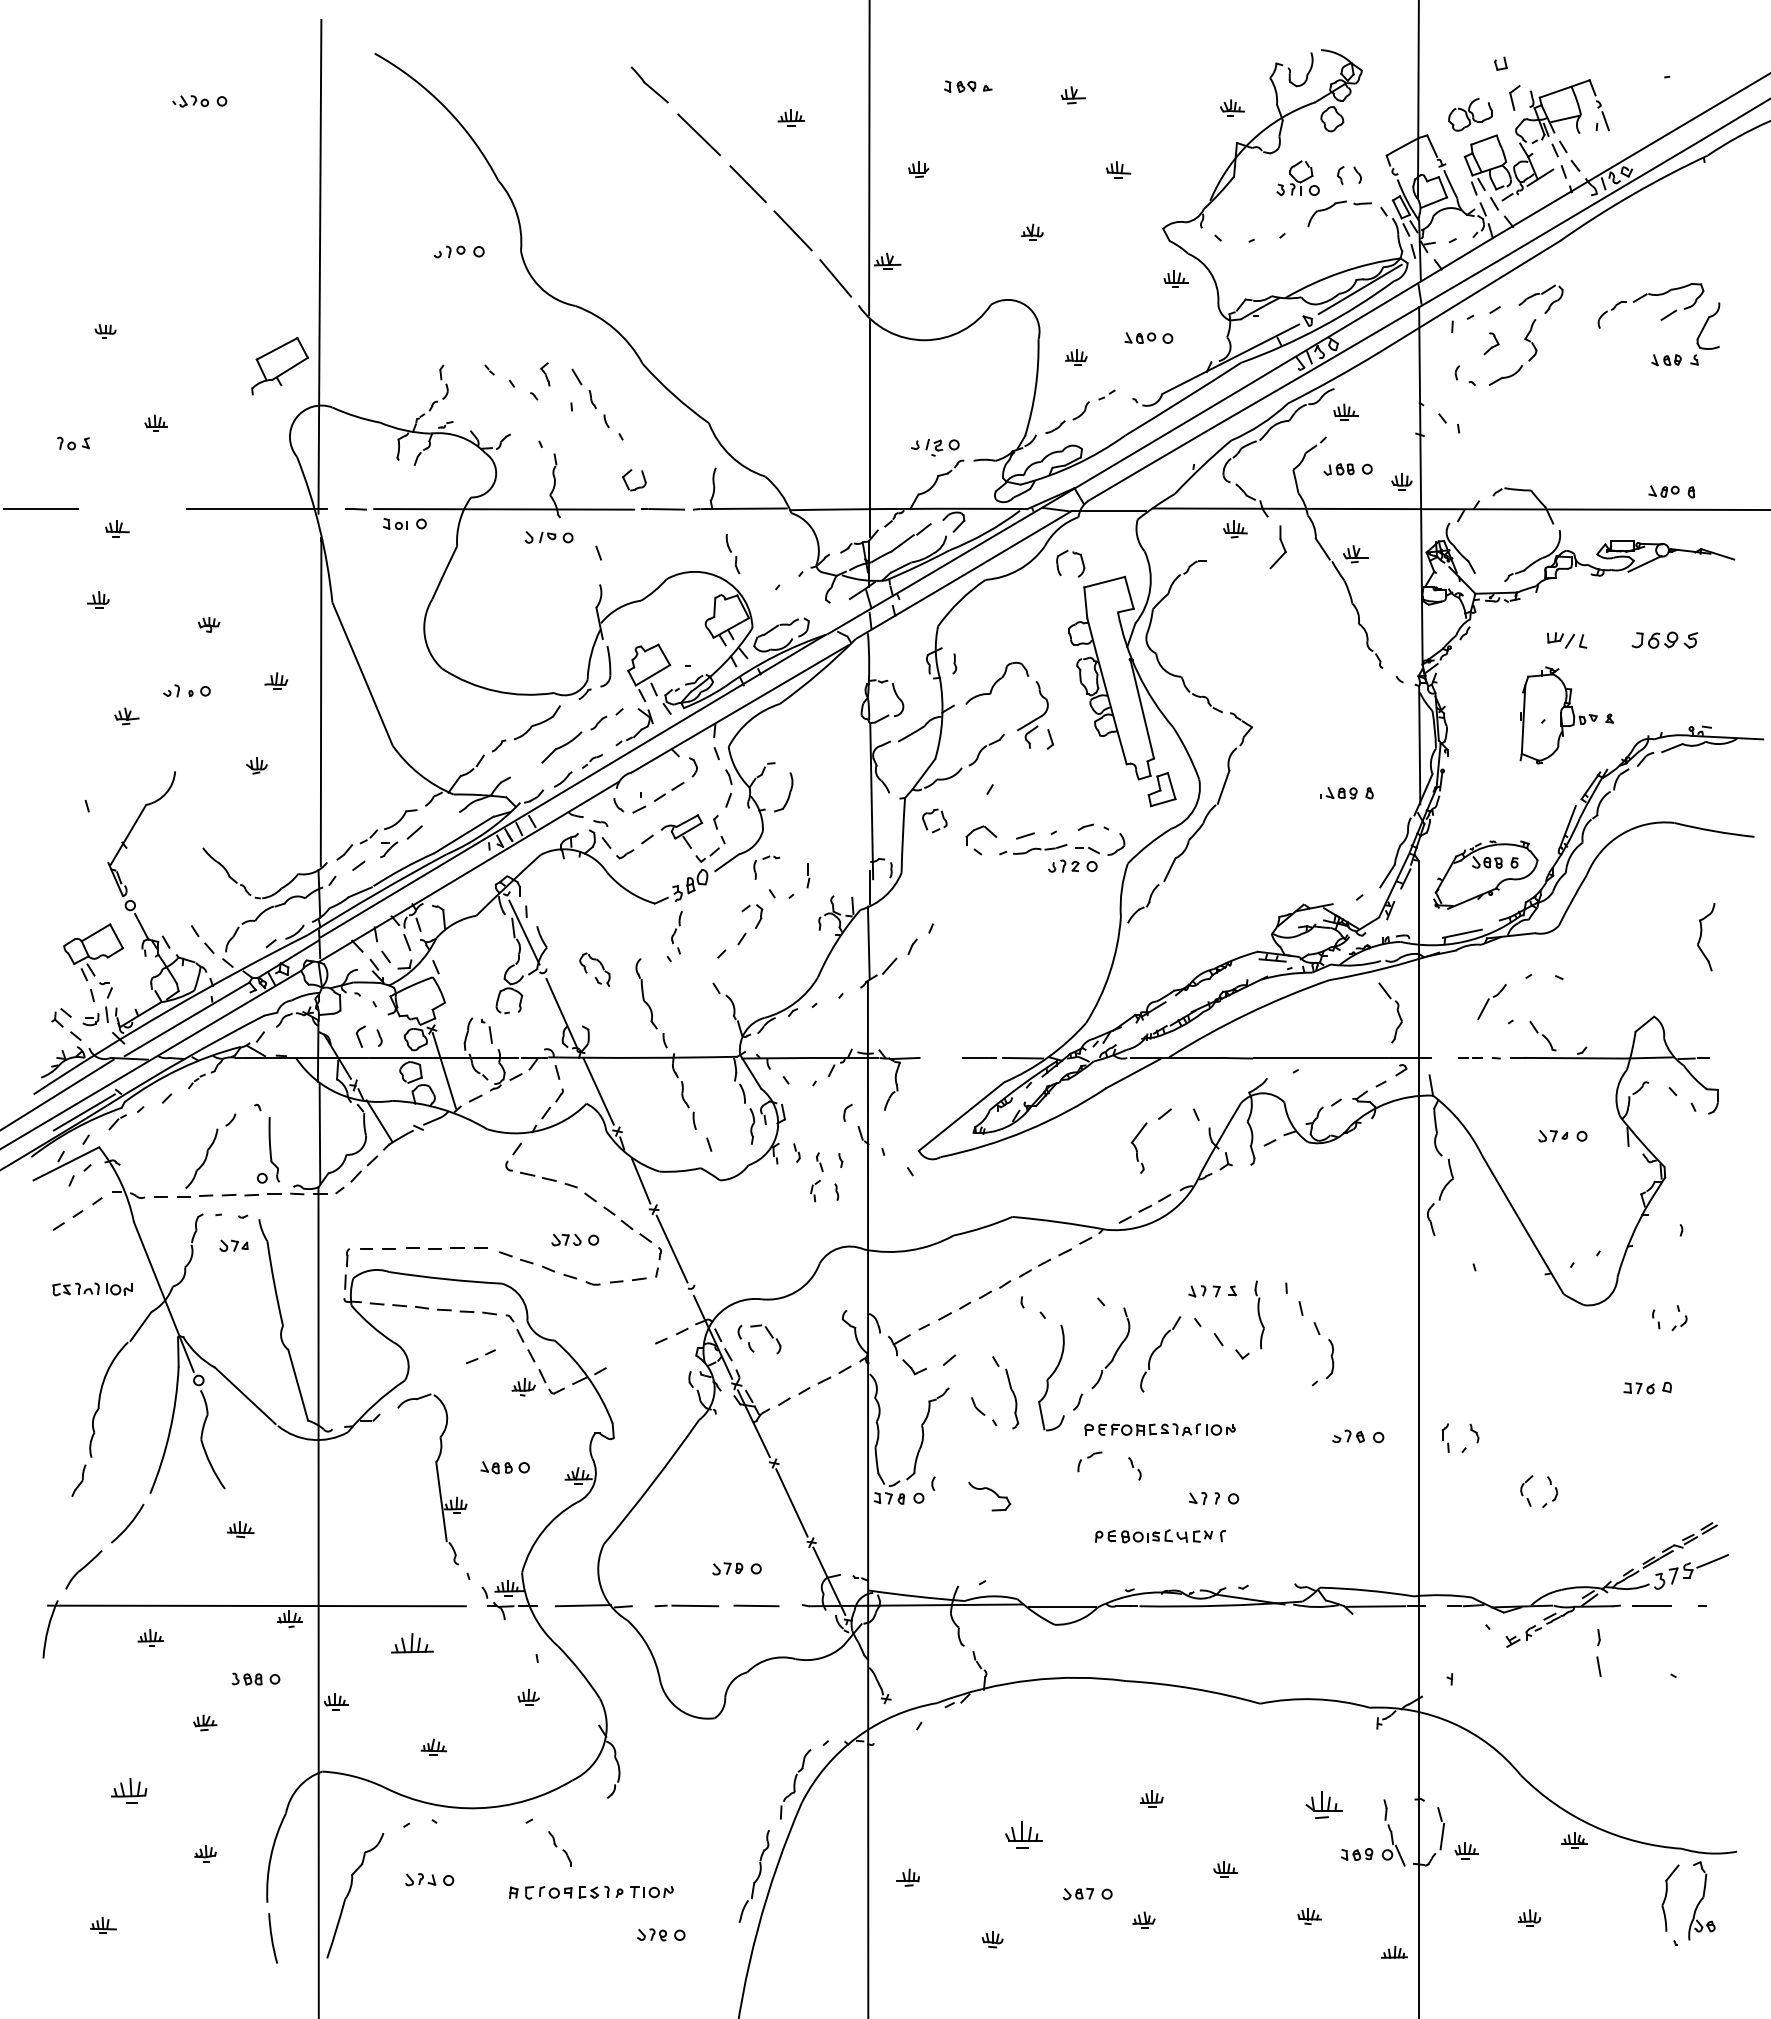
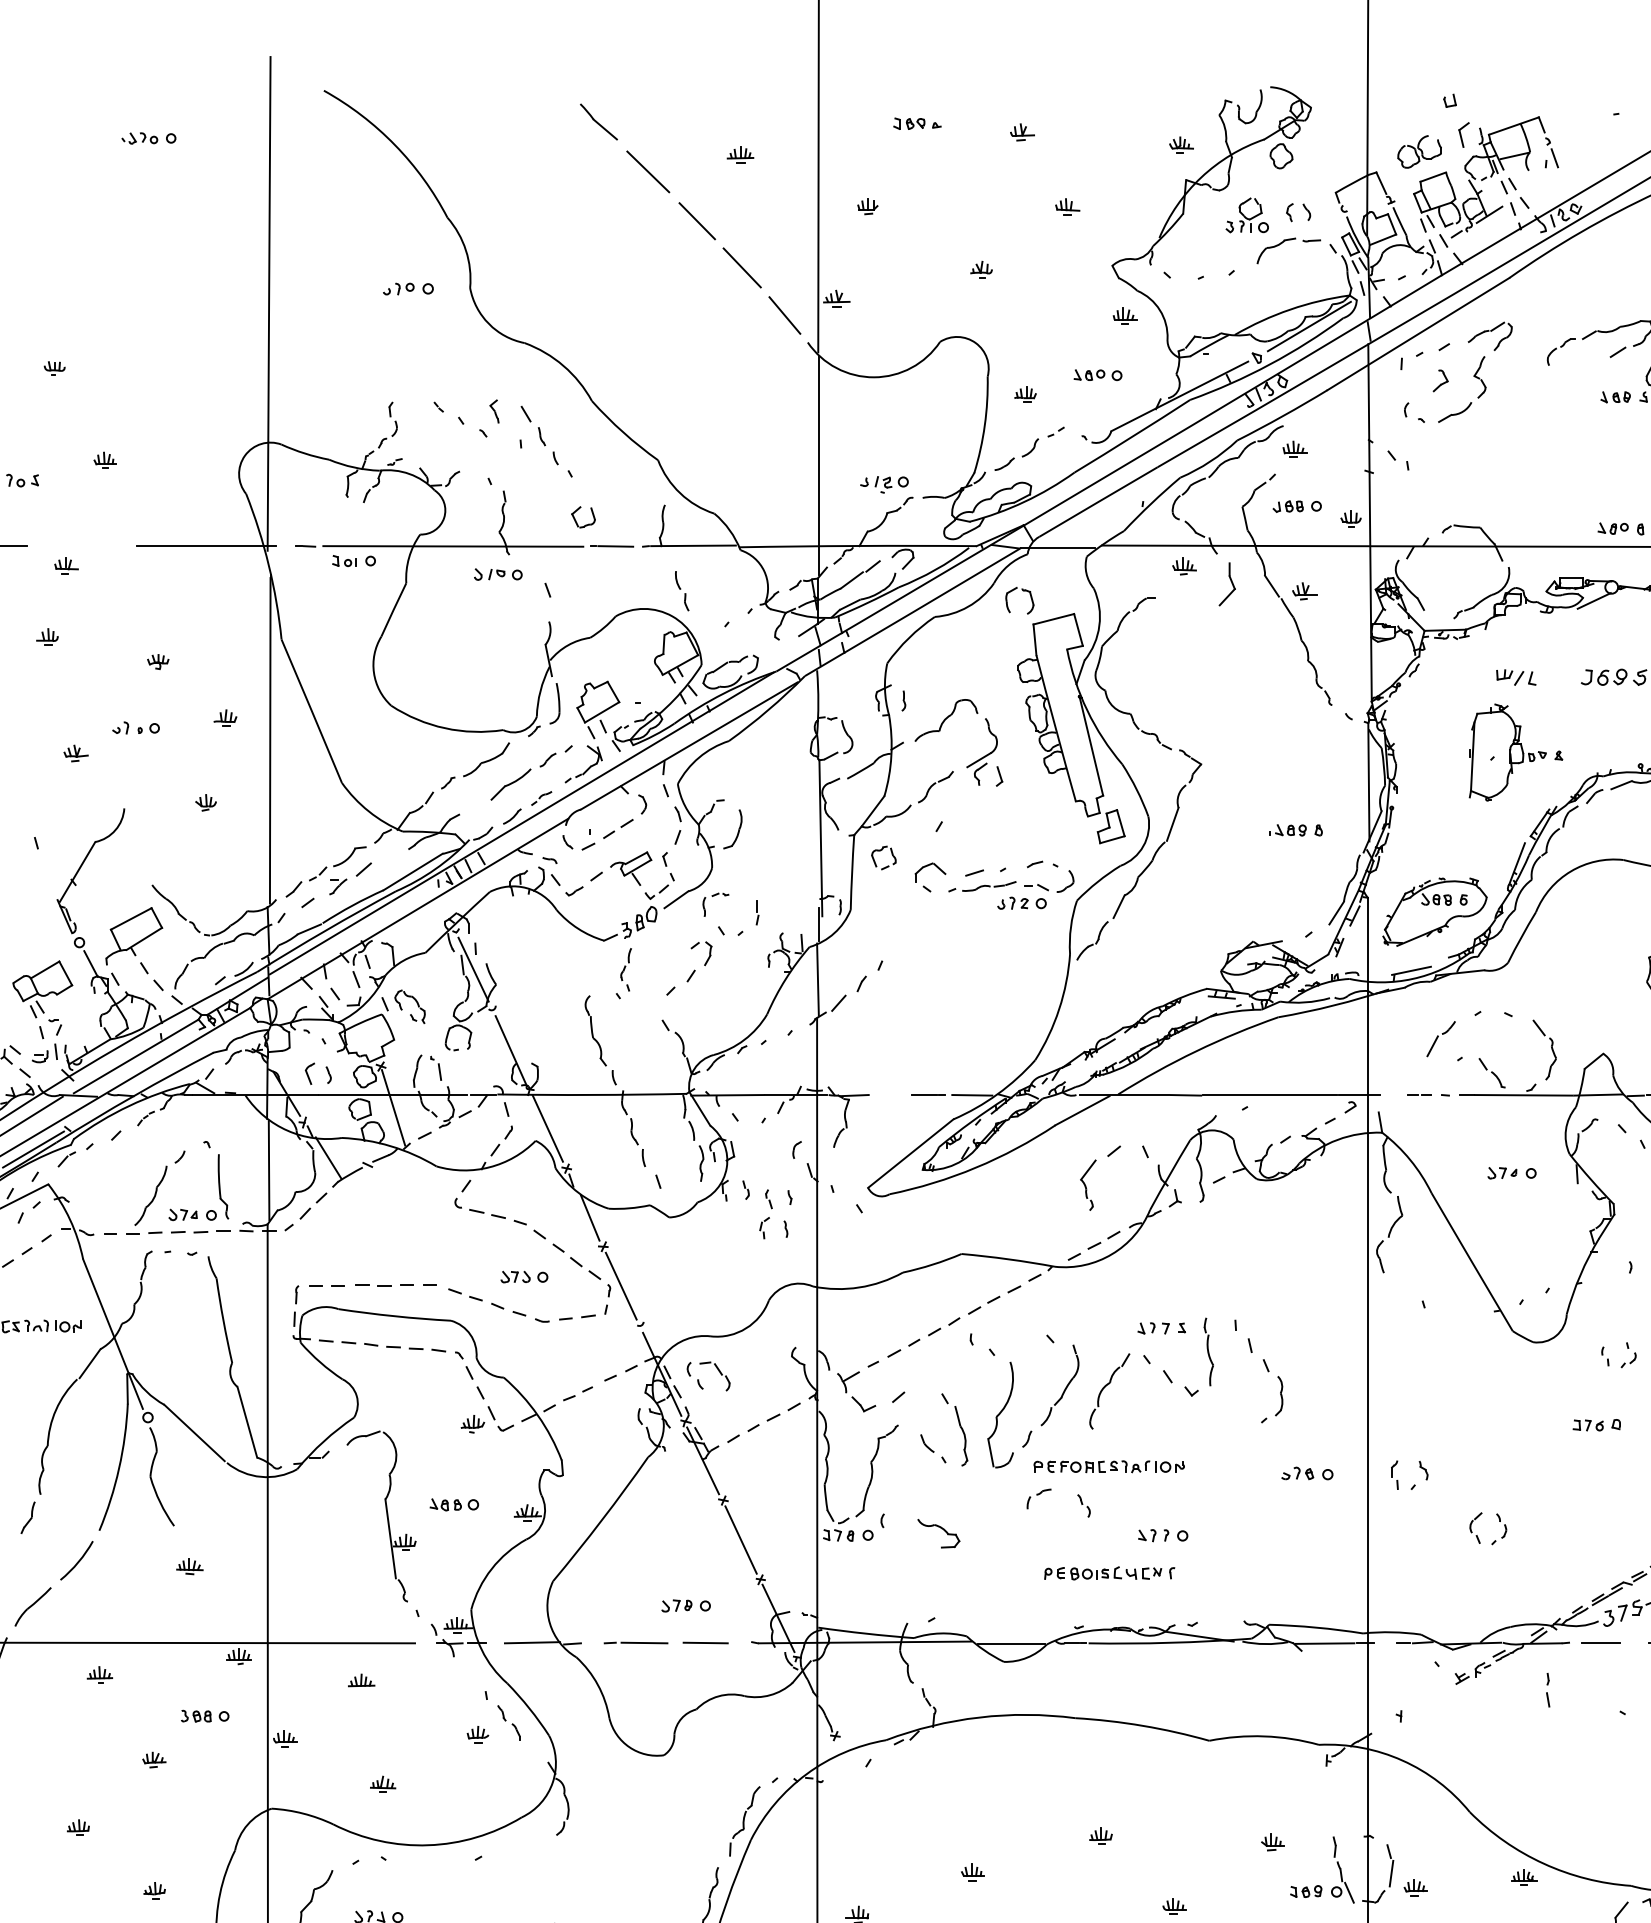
part: (279, 366) -> (133, 936), moved
part: (601, 966) -> (416, 1003), moved
part: (1396, 1010) -> (1550, 1047), moved
part: (233, 1245) -> (182, 1214), moved
part: (480, 1356) -> (577, 1393), moved
part: (412, 1643) -> (361, 1680), size x0.62
part: (1598, 1652) -> (1547, 1689), size x0.71
part: (128, 1790) -> (77, 1827), size x0.62
part: (1323, 1805) -> (1272, 1842), size x0.62
part: (1023, 1835) -> (972, 1872), size x0.62
part: (559, 1848) -> (508, 1722), moved

